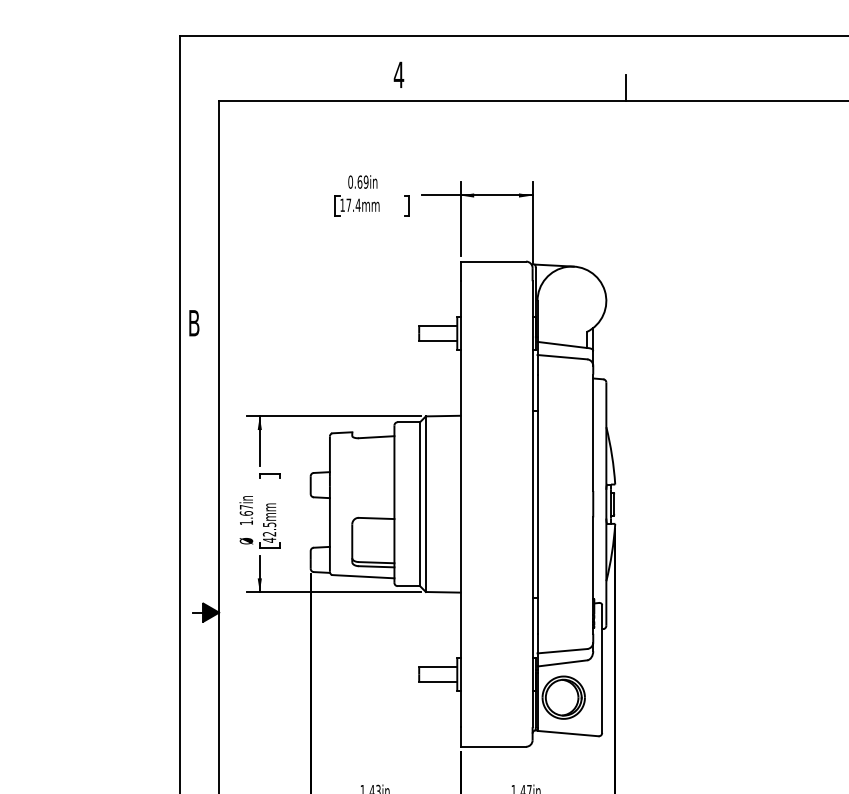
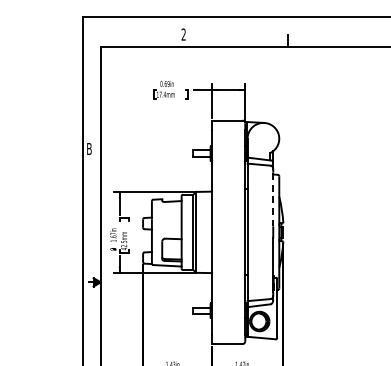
text: (398, 74) -> (183, 34), 4 -> 2
line: (593, 432) -> (273, 199), solid -> dashed

